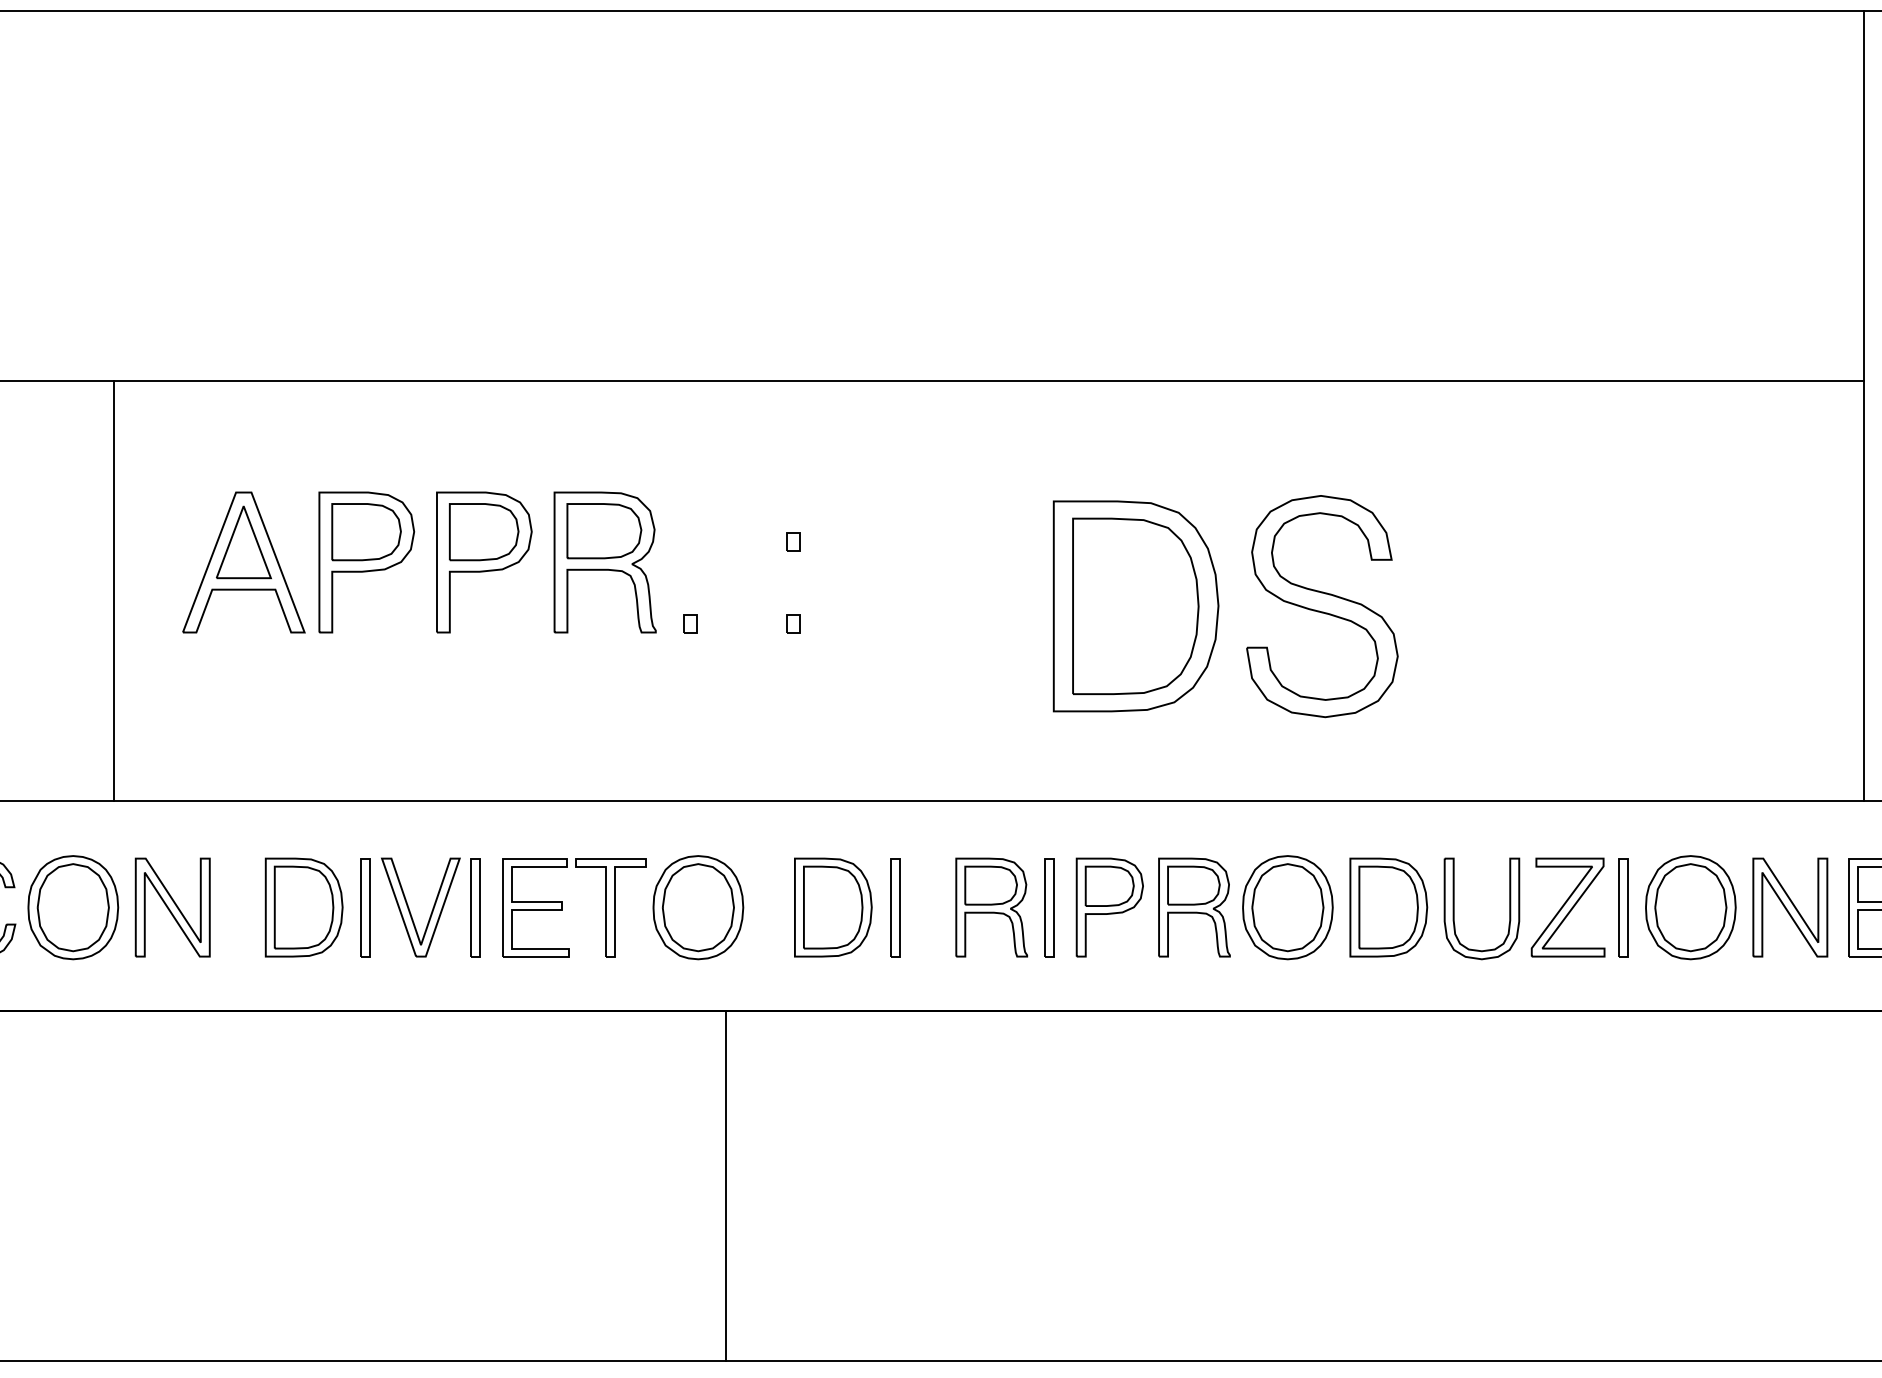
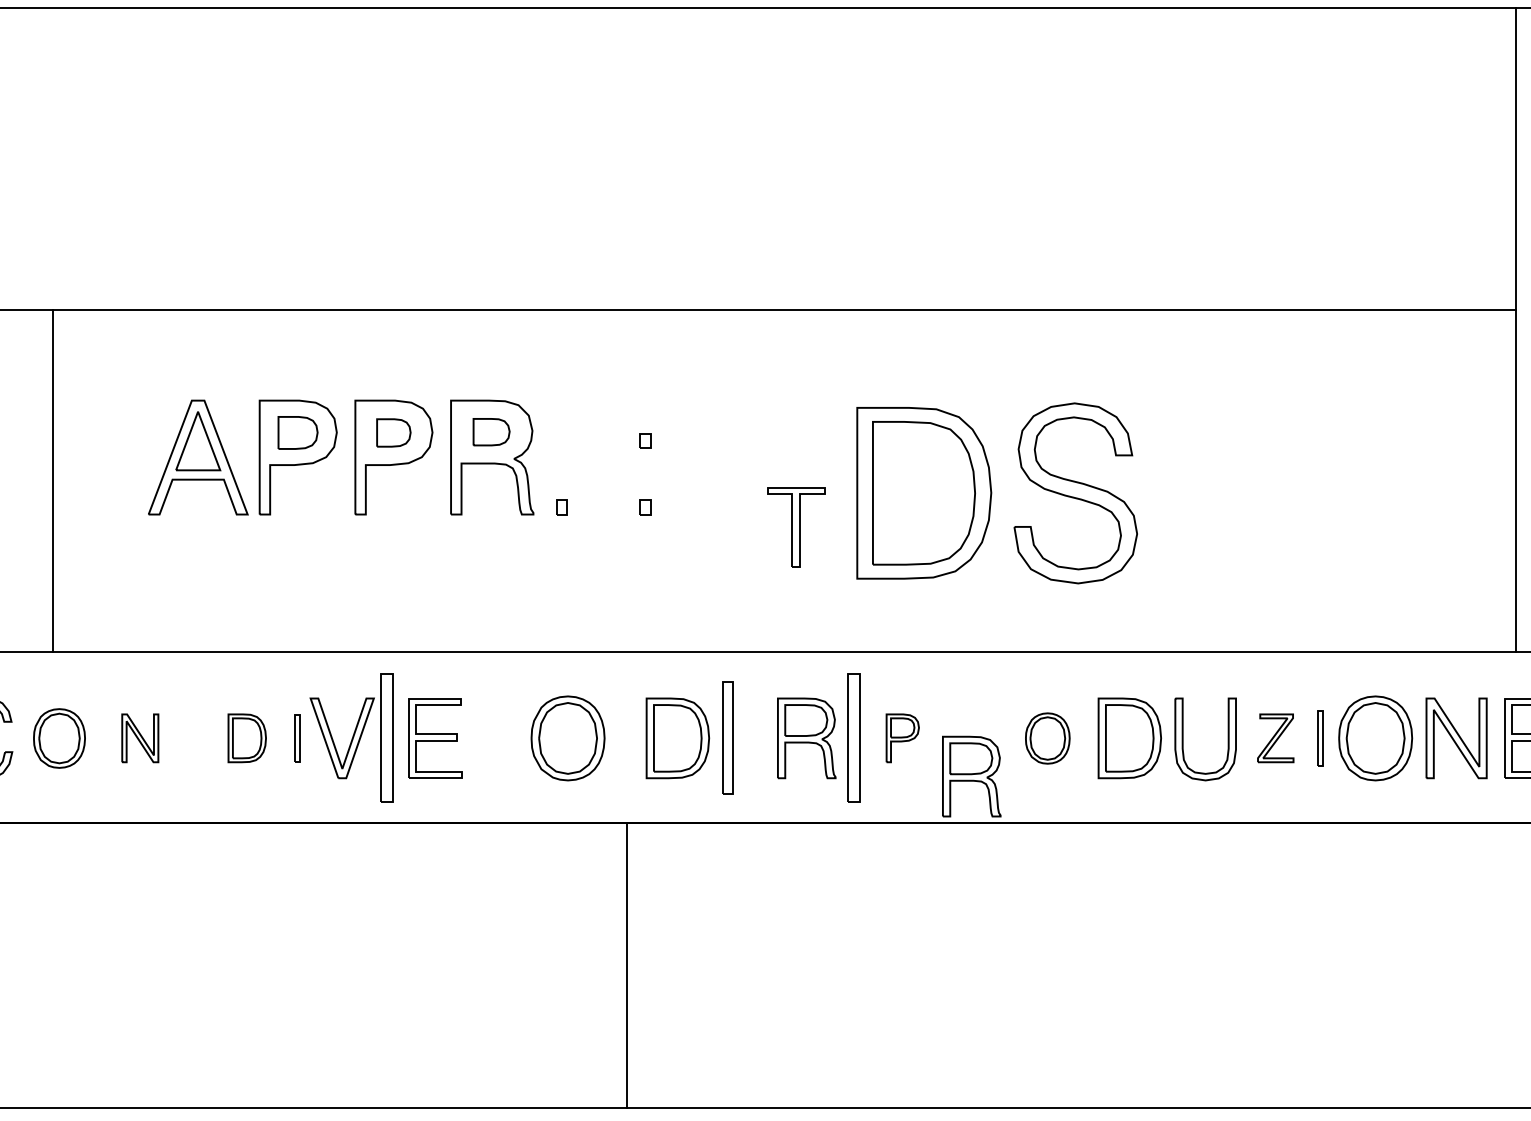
part: (604, 531) -> (491, 432), size x0.6
part: (366, 532) -> (298, 433), size x0.7
part: (484, 532) -> (394, 433), size x0.6
line: (113, 591) -> (52, 481), moved
part: (73, 907) -> (59, 738), size x0.7
part: (172, 907) -> (140, 738), size x0.6
part: (303, 907) -> (246, 738), size x0.6
part: (365, 907) -> (297, 738), size x0.6
part: (475, 907) -> (386, 738), size x1.6
part: (610, 907) -> (796, 527), moved
part: (895, 907) -> (728, 738), size x1.4
part: (1049, 907) -> (853, 738), size x1.6
part: (1109, 907) -> (902, 738), size x0.6
part: (1194, 907) -> (971, 776), moved
part: (1287, 907) -> (1047, 738), size x0.6
part: (1567, 907) -> (1275, 738), size x0.6
part: (1623, 907) -> (1320, 738), size x0.7
line: (726, 1186) -> (627, 965), moved

